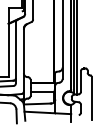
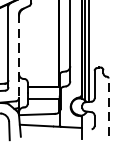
line: (23, 59) -> (18, 55), solid -> dashed
line: (91, 98) -> (108, 107), solid -> dashed

